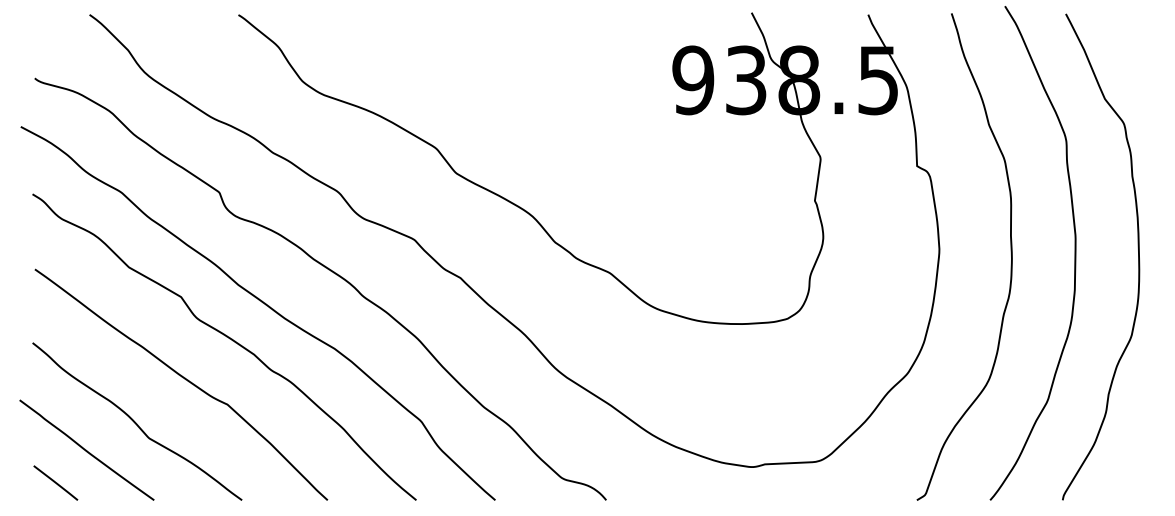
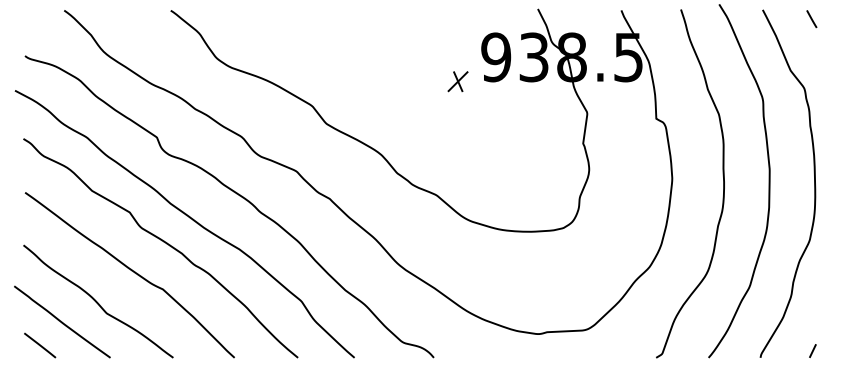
line: (1134, 27) -> (811, 19), added
part: (639, 114) -> (457, 81), added
line: (1135, 490) -> (812, 350), added

